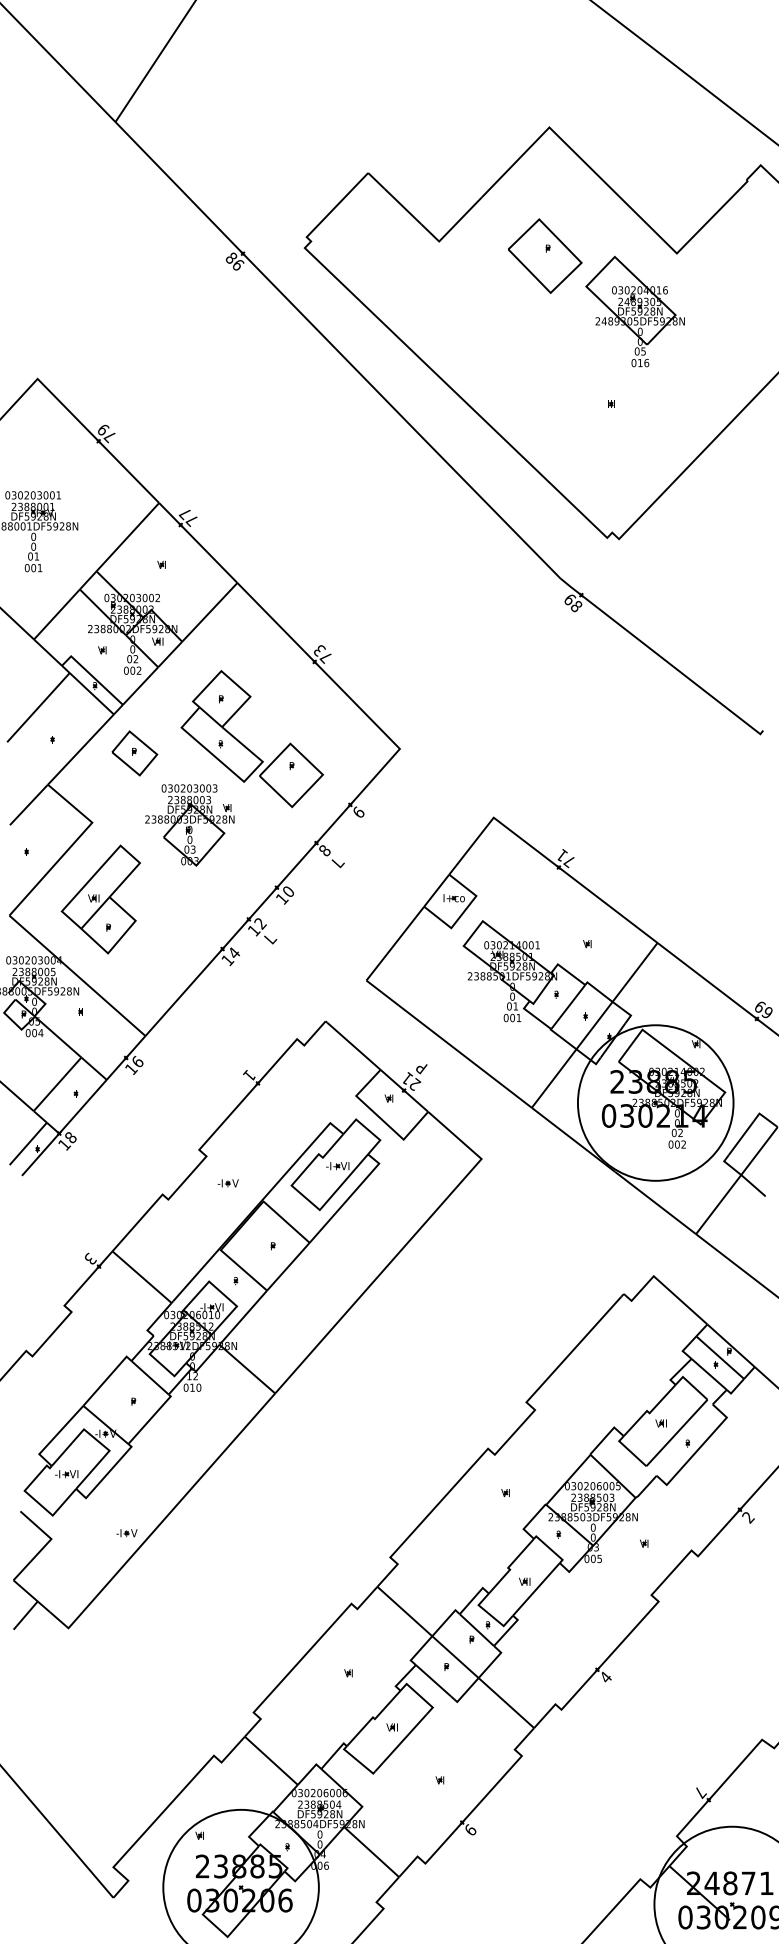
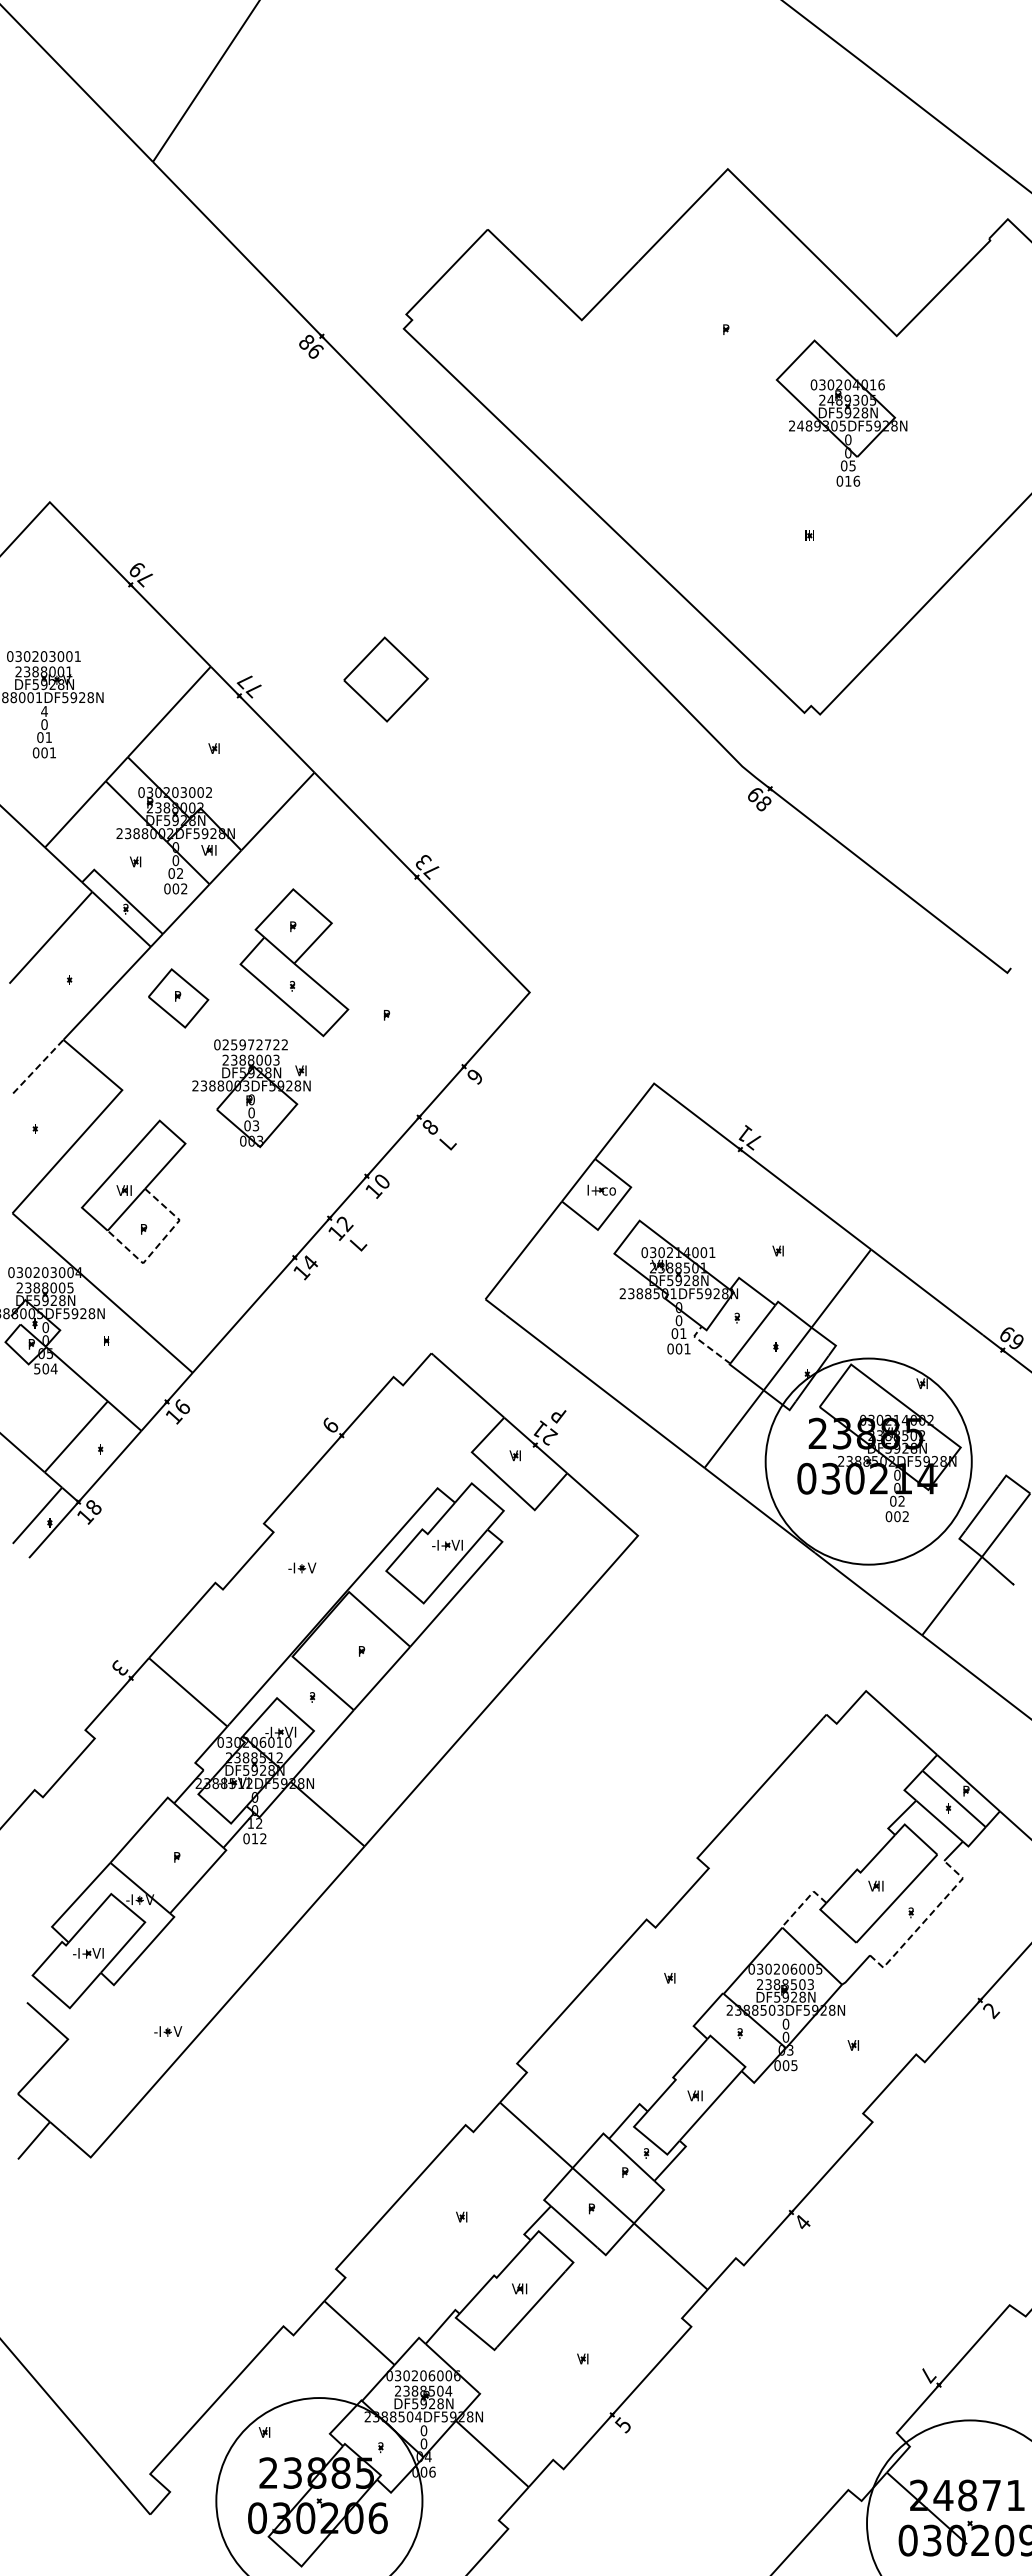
part: (545, 256) -> (722, 339), removed
text: (33, 536) -> (44, 711), 0 -> 4
part: (290, 775) -> (385, 679), moved
text: (192, 788) -> (255, 1044), 030203003 -> 025972722
line: (29, 804) -> (38, 1066), solid -> dashed
text: (358, 812) -> (474, 1076), 6 -> 9
line: (121, 937) -> (160, 1242), solid -> dashed
line: (534, 1016) -> (707, 1346), solid -> dashed
text: (28, 1032) -> (37, 1368), 004 -> 504
text: (248, 1075) -> (329, 1424), 1 -> 9
text: (198, 1387) -> (263, 1838), 010 -> 012
line: (606, 1436) -> (803, 1903), solid -> dashed
line: (698, 1449) -> (925, 1920), solid -> dashed
text: (470, 1829) -> (623, 2424), 6 -> 5

